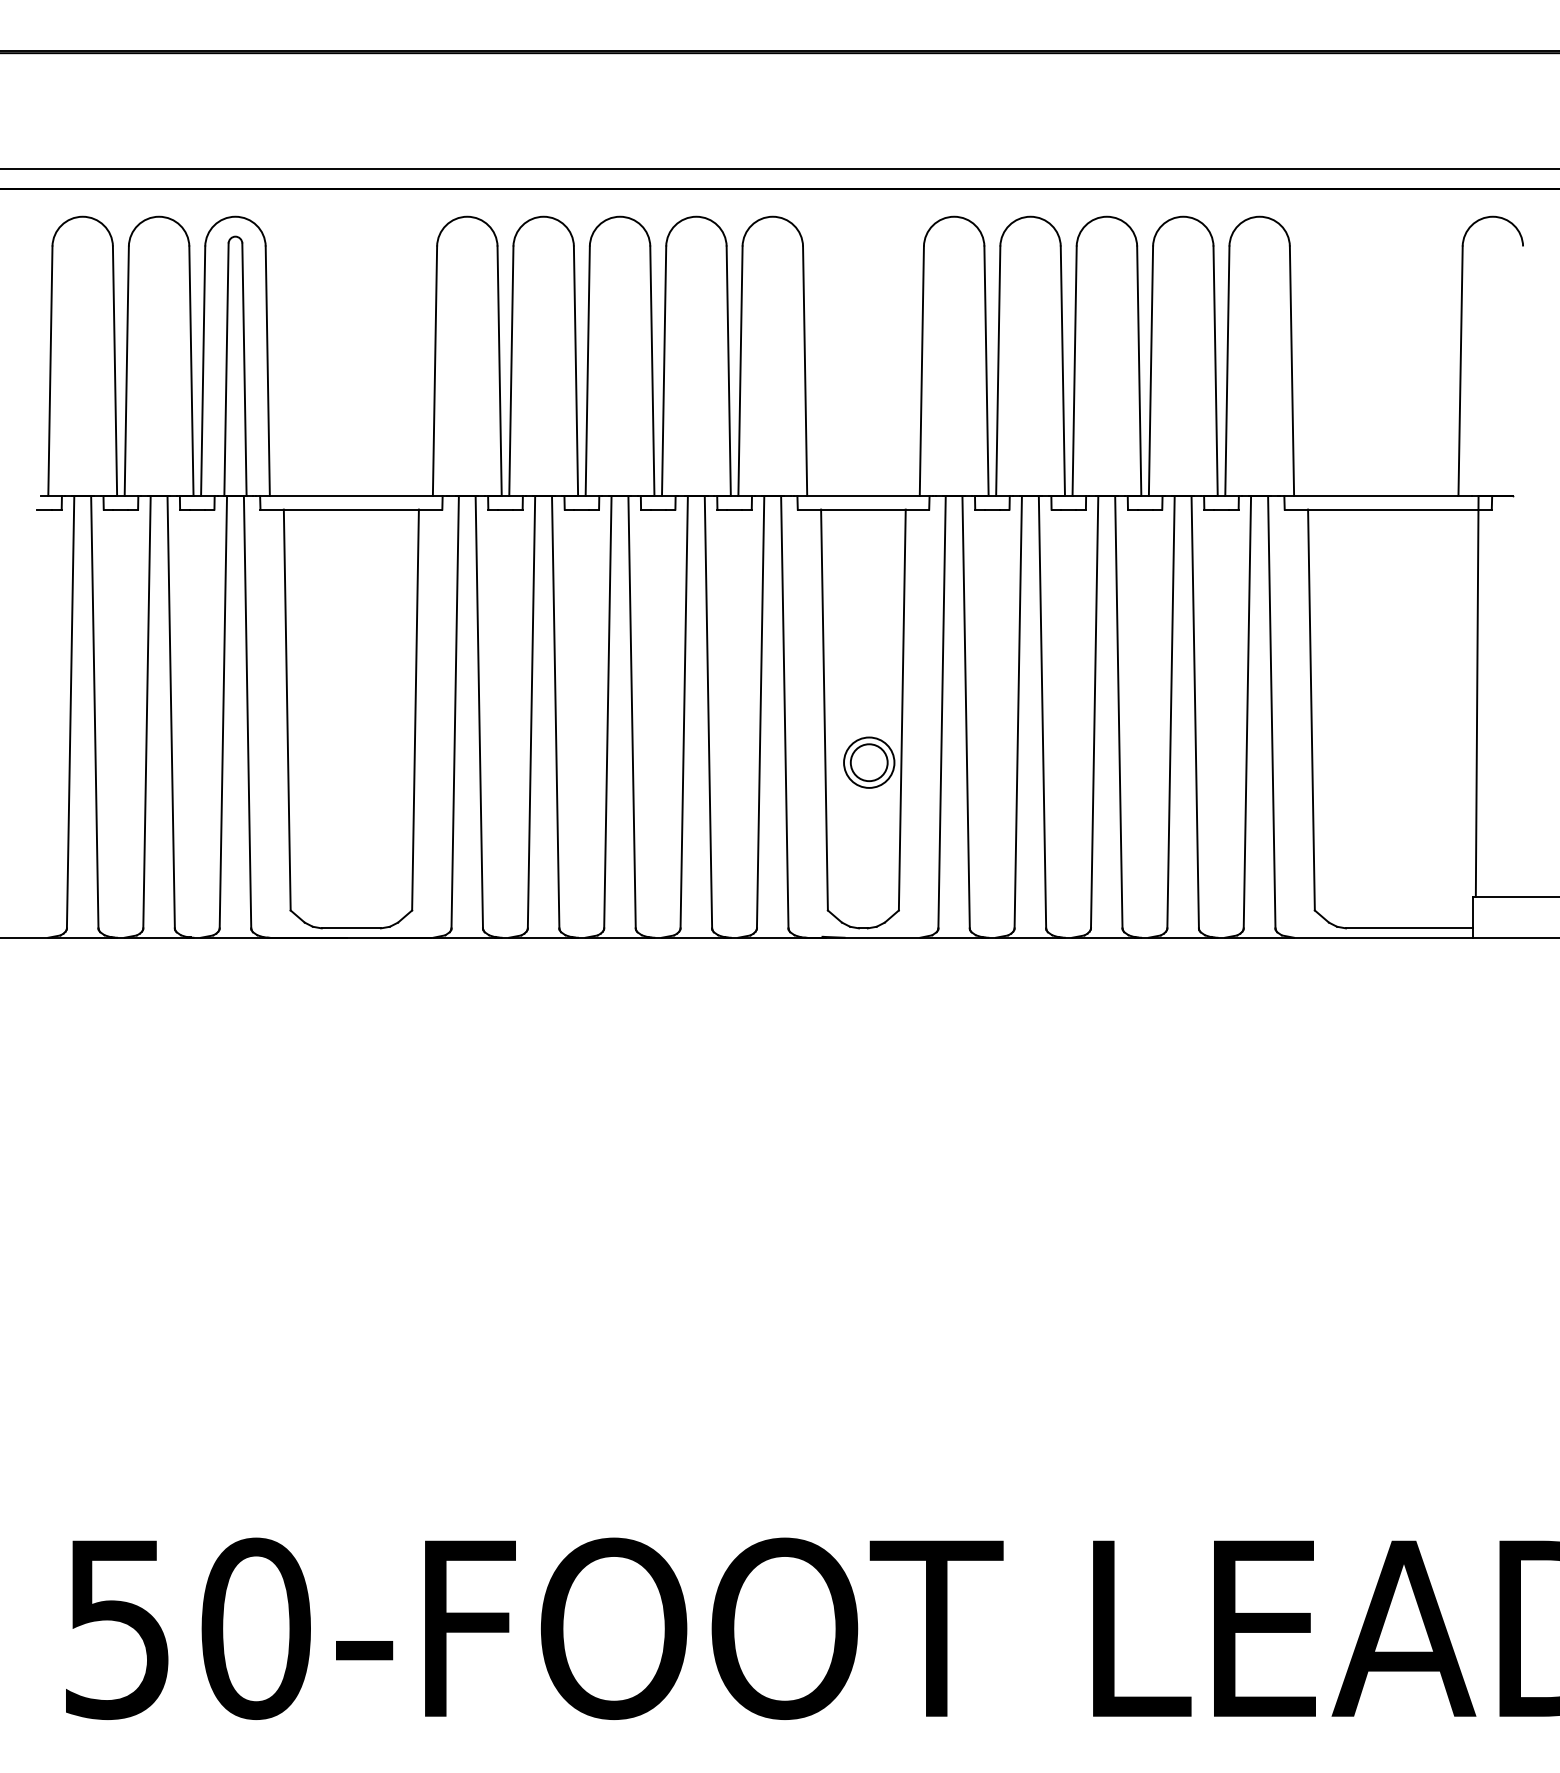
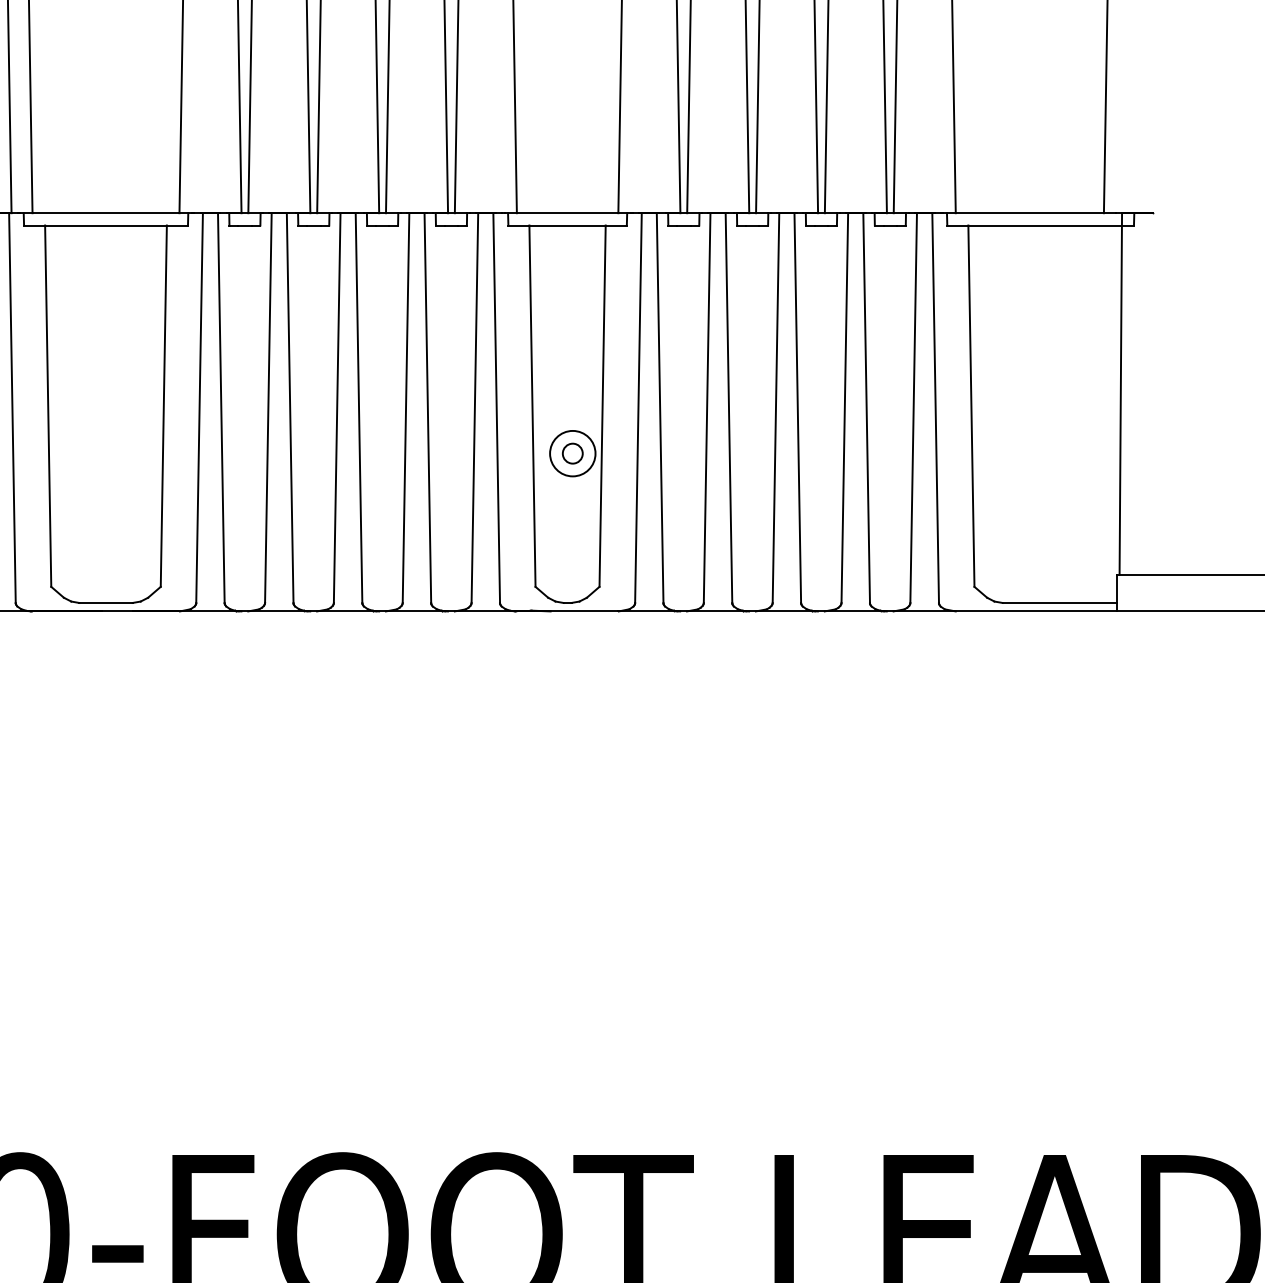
circle: (868, 762) -> (572, 453), size x0.6

